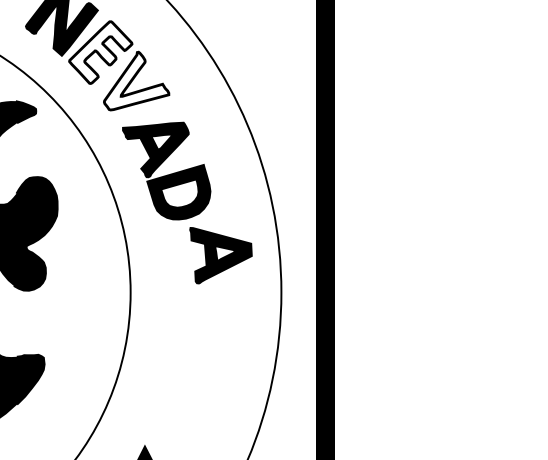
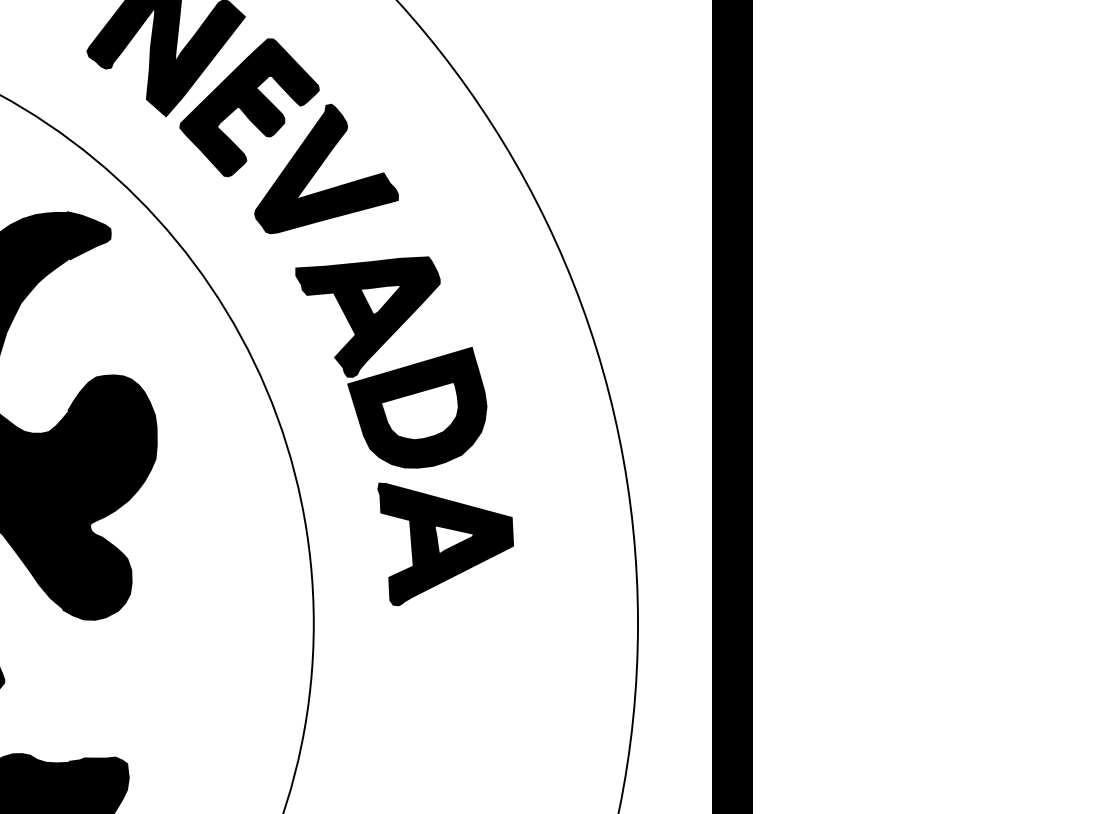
fill: (100, 52) -> (248, 107), added
fill: (136, 81) -> (326, 169), added
part: (220, 255) -> (444, 544), moved

